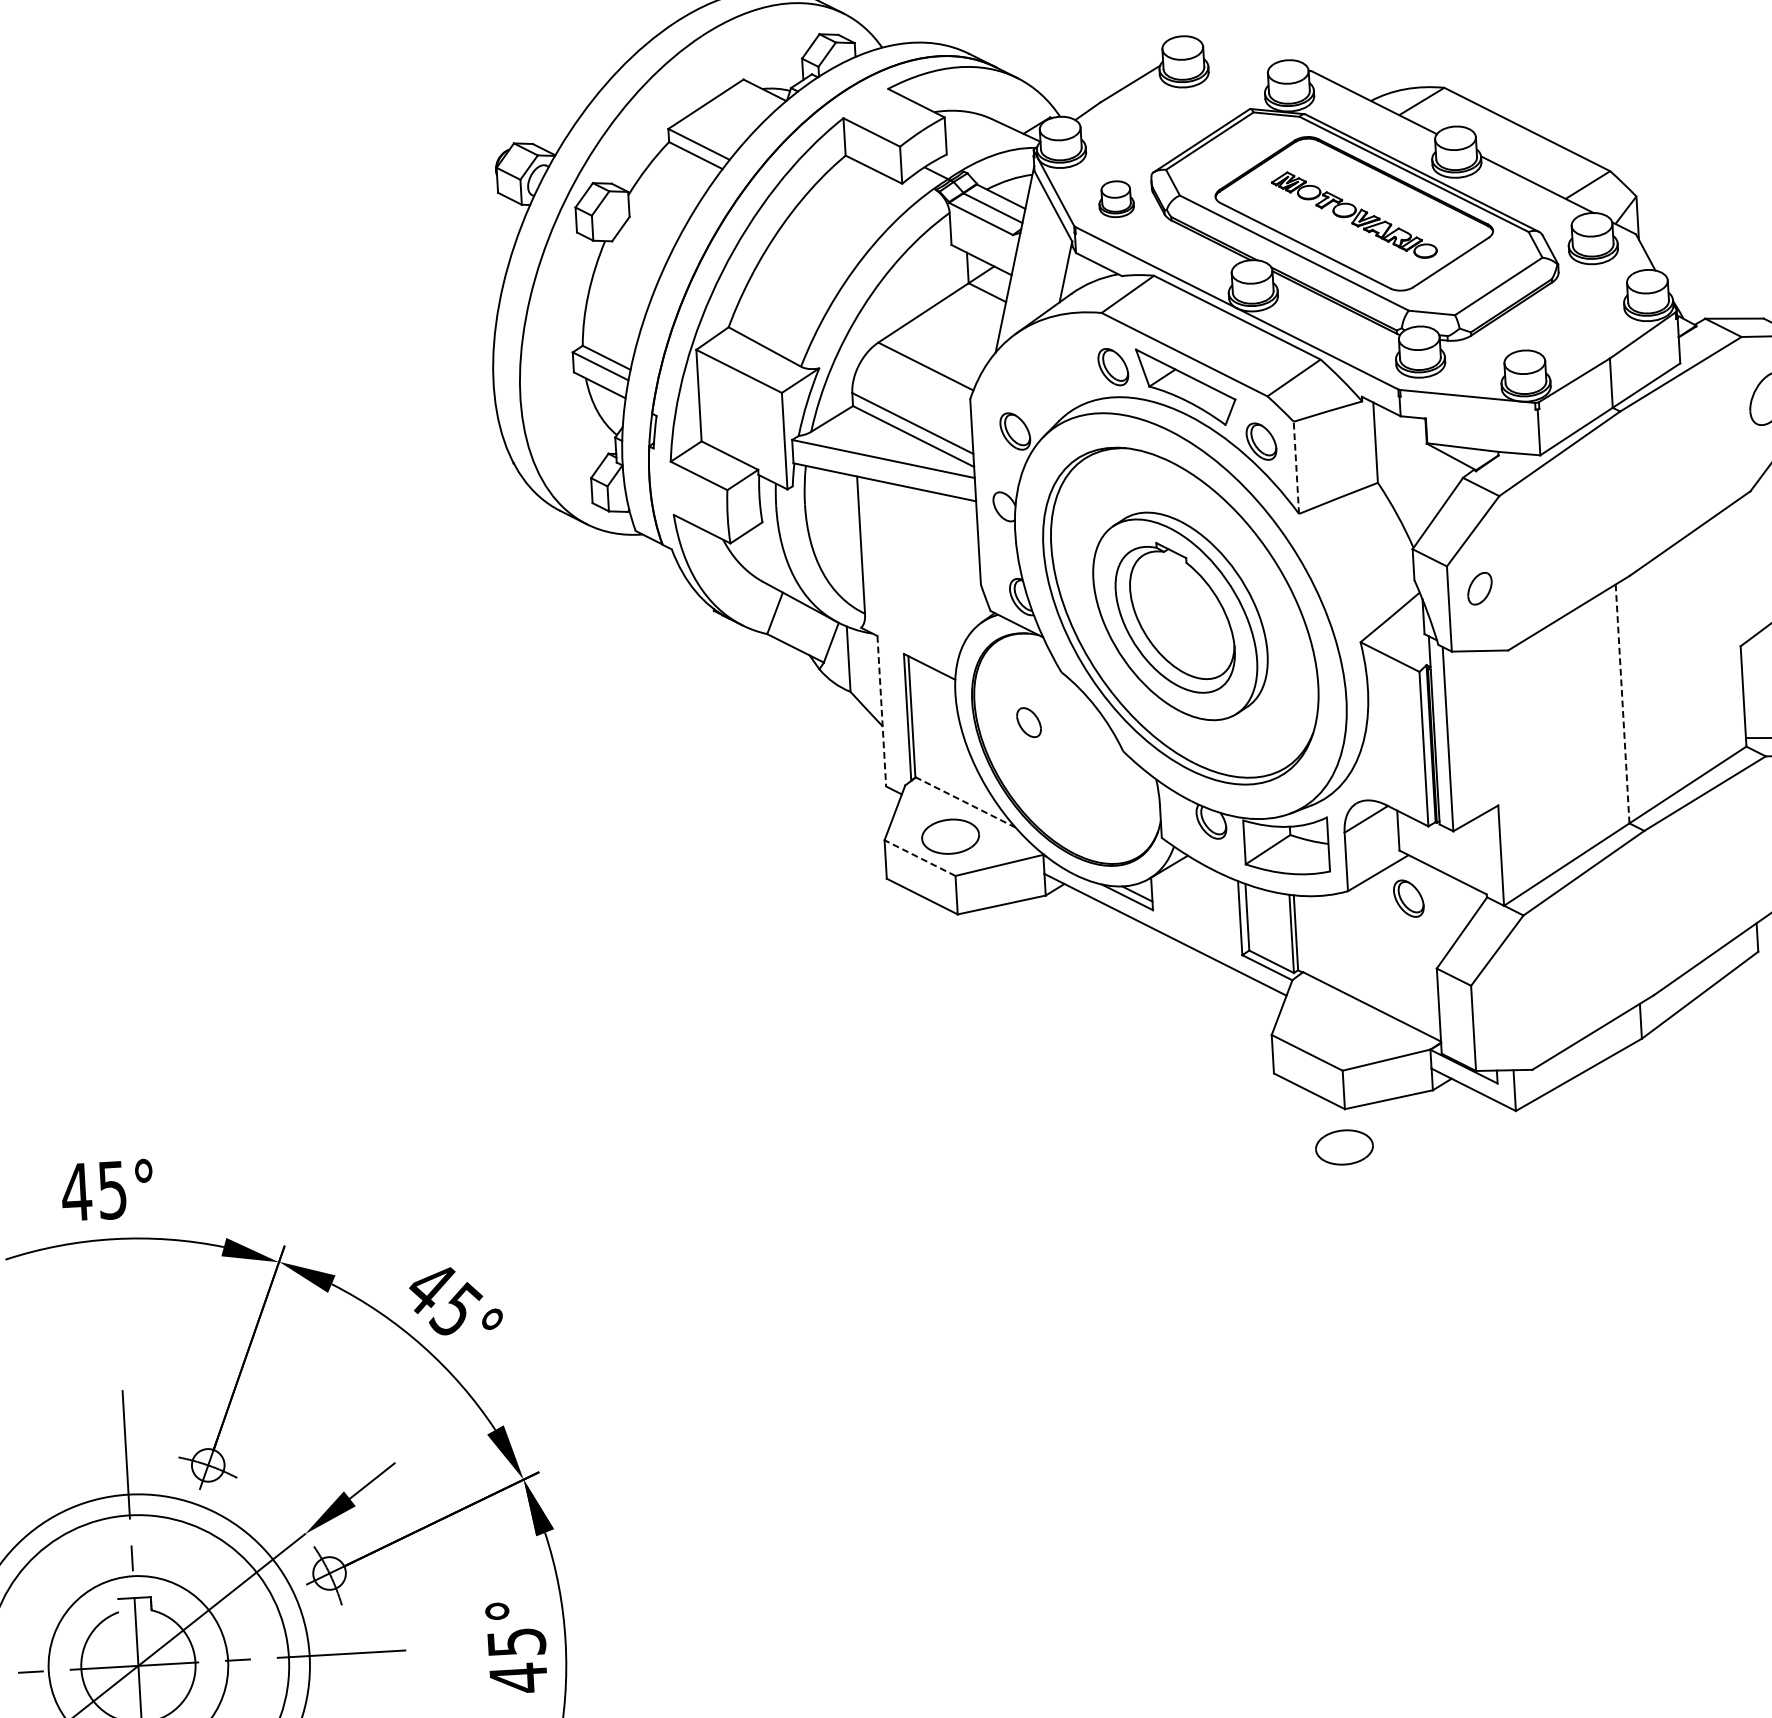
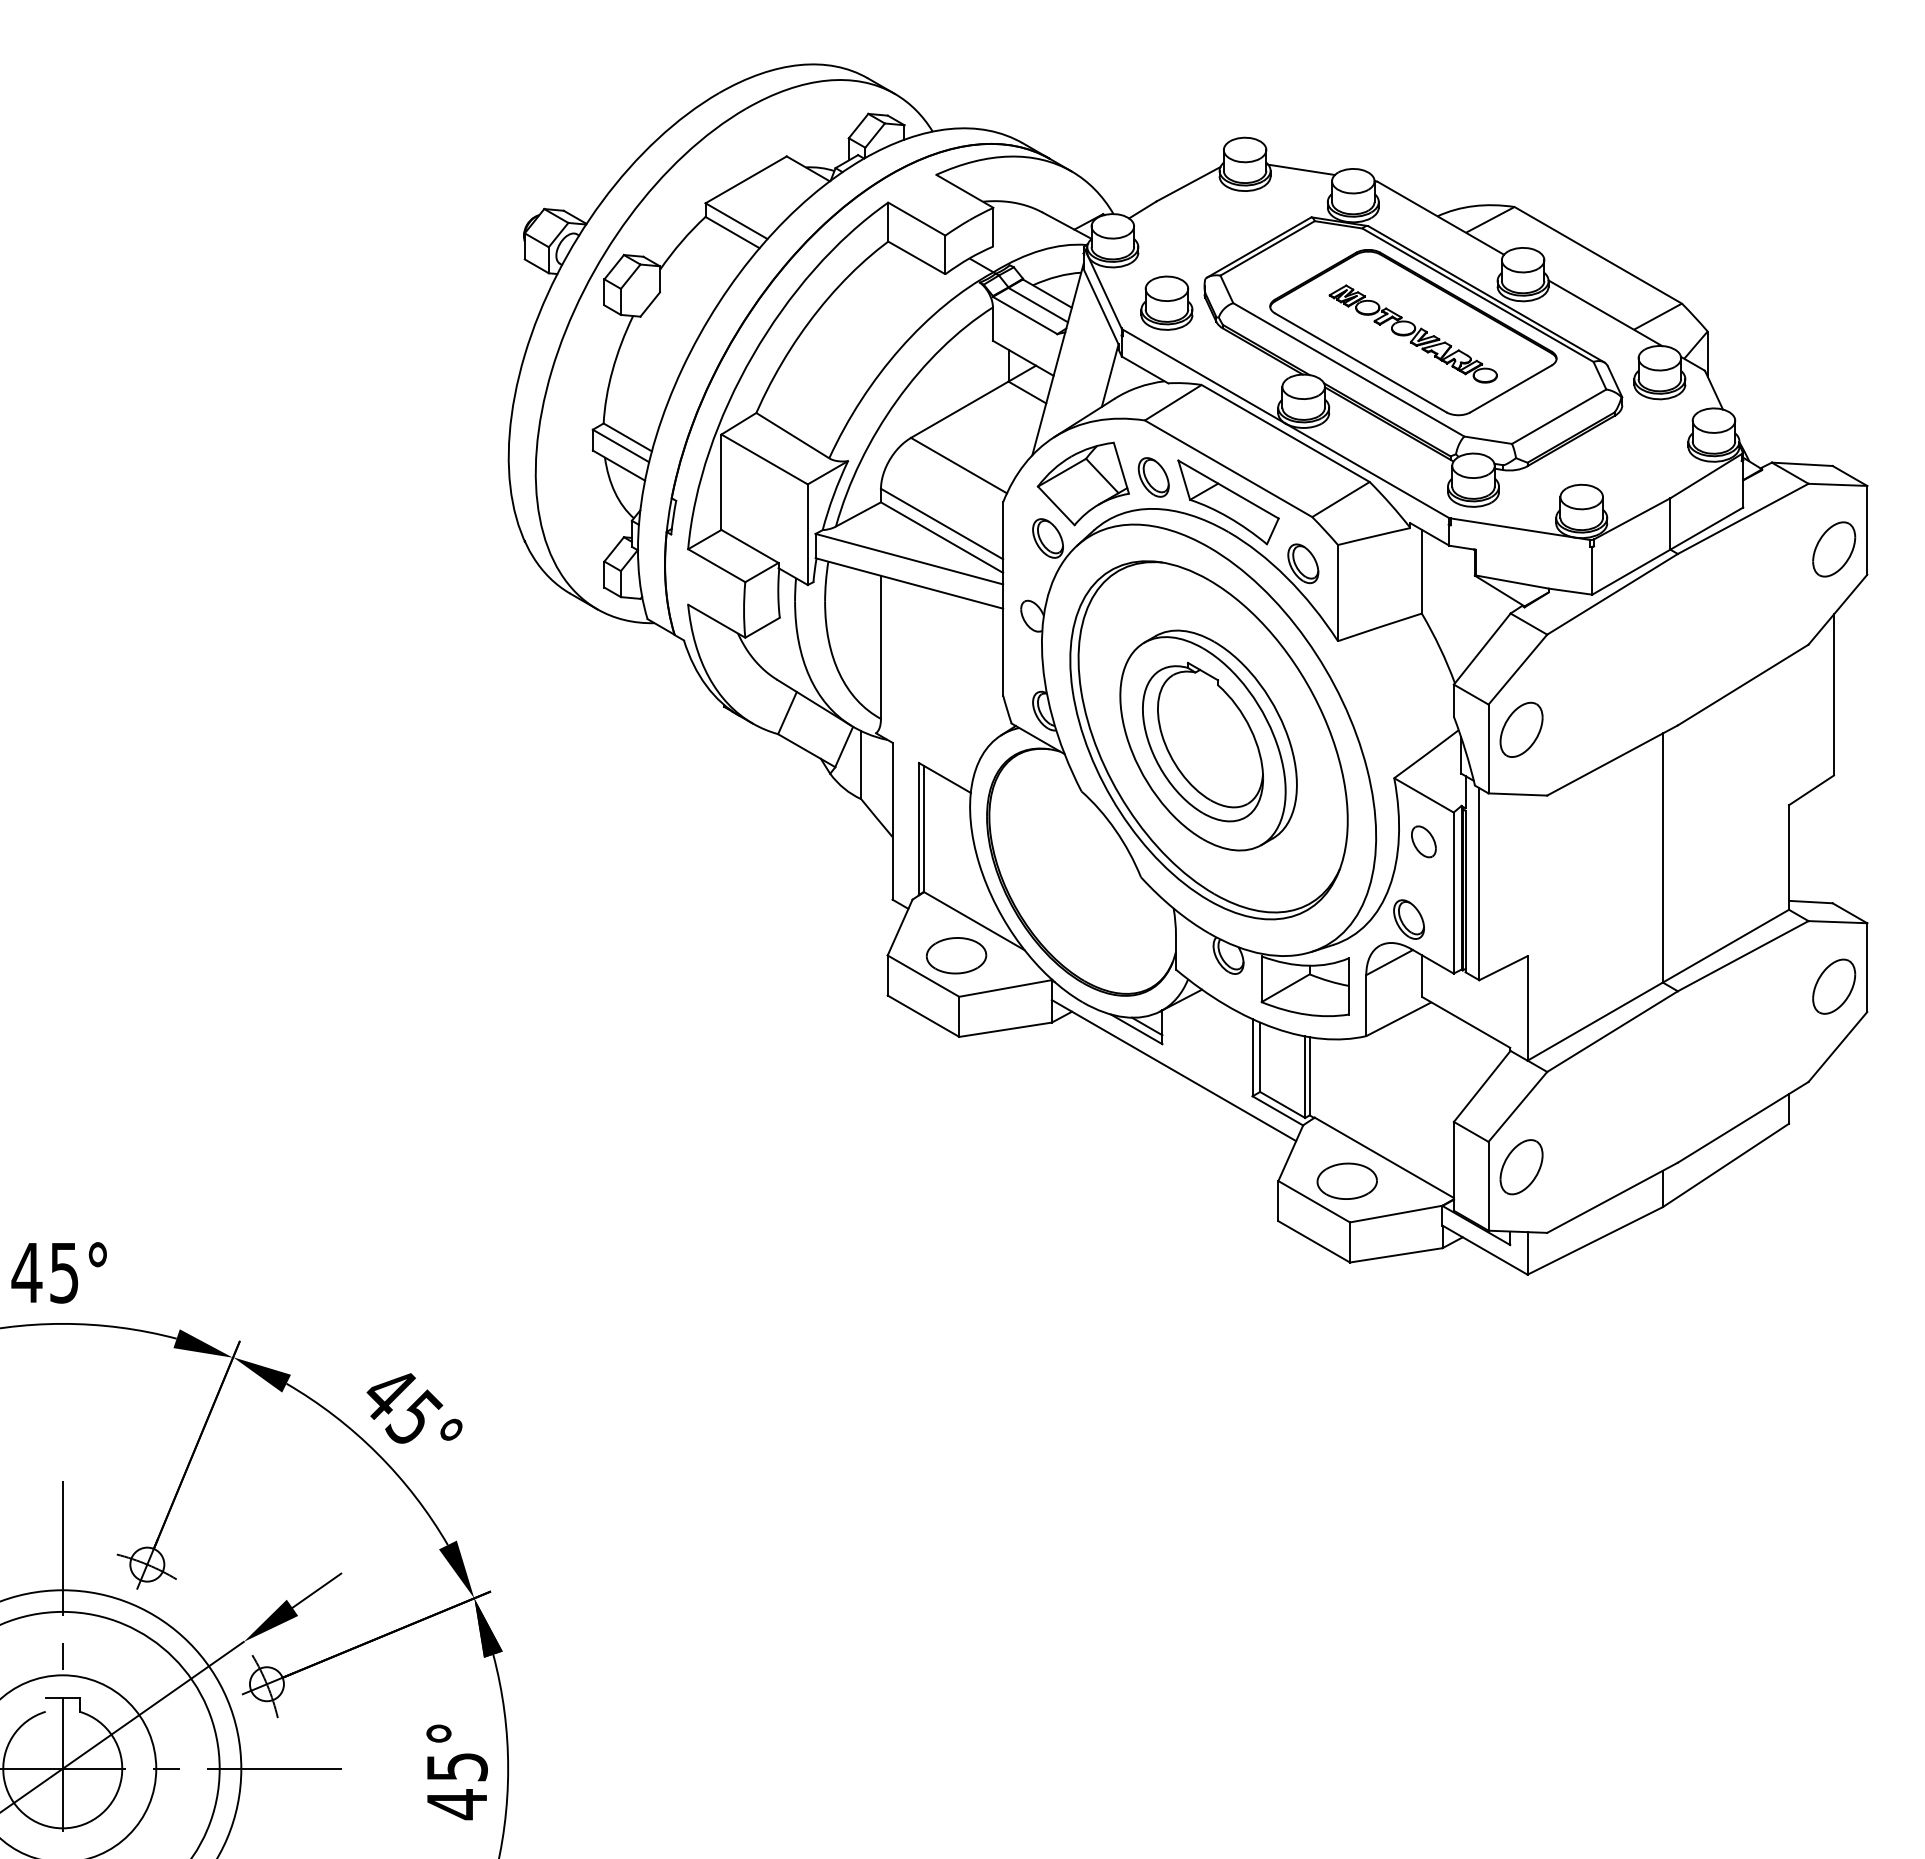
line: (1237, 63) -> (1301, 169), added
part: (1115, 198) -> (1166, 302), size x1.43
part: (1045, 376) -> (1082, 483), added
line: (1296, 467) -> (1338, 592), dashed -> solid
part: (1479, 588) -> (1521, 729), size x1.67
line: (1622, 704) -> (1662, 858), dashed -> solid
line: (881, 711) -> (892, 821), dashed -> solid
part: (1028, 722) -> (1423, 841), moved
line: (964, 801) -> (973, 920), dashed -> solid
line: (920, 857) -> (923, 975), dashed -> solid
part: (1408, 898) -> (1408, 919), moved
part: (1504, 1008) -> (1521, 1167), added
part: (1343, 1146) -> (1346, 1180), moved

